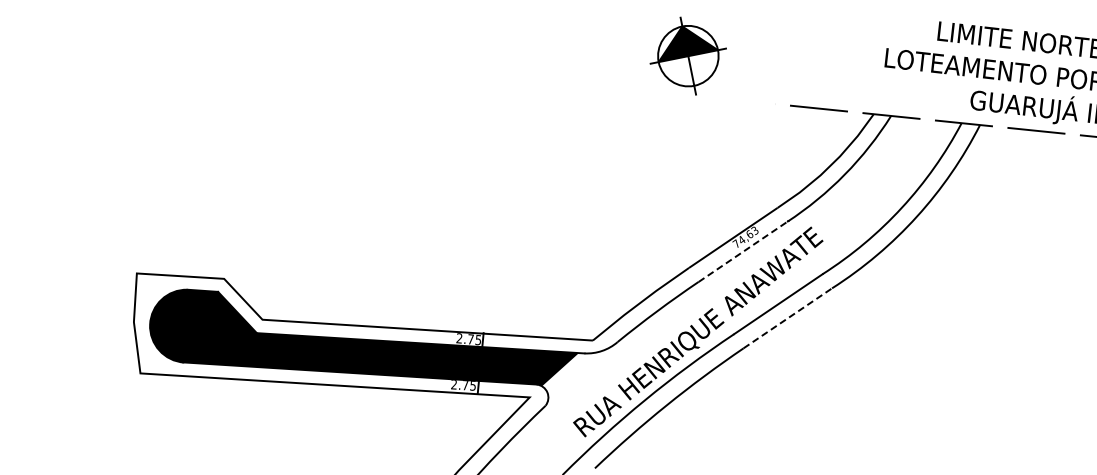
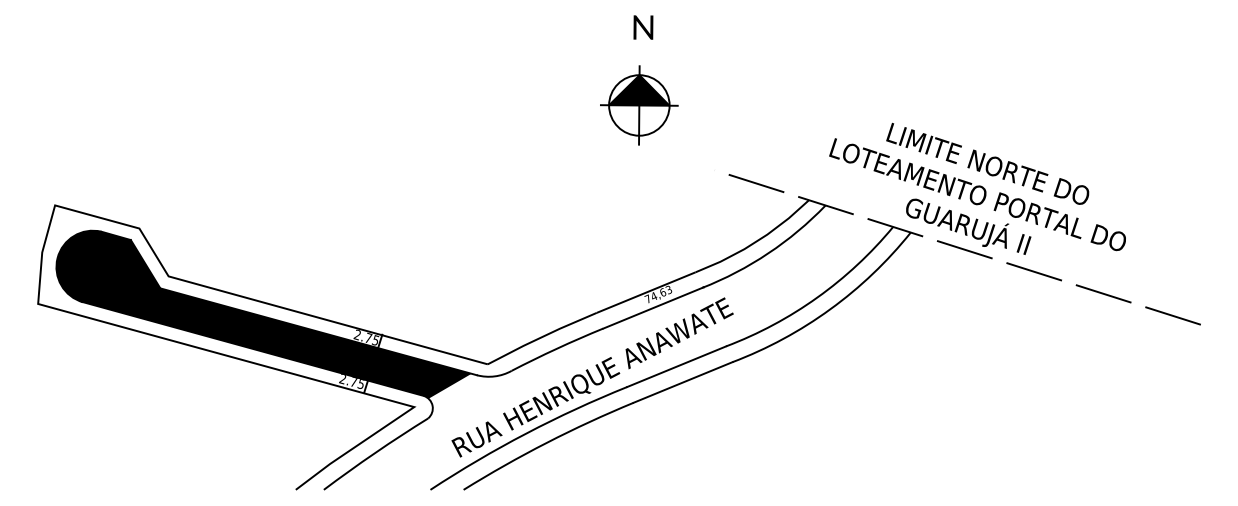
line: (743, 252) -> (653, 308), dashed -> solid
line: (788, 318) -> (683, 382), dashed -> solid

